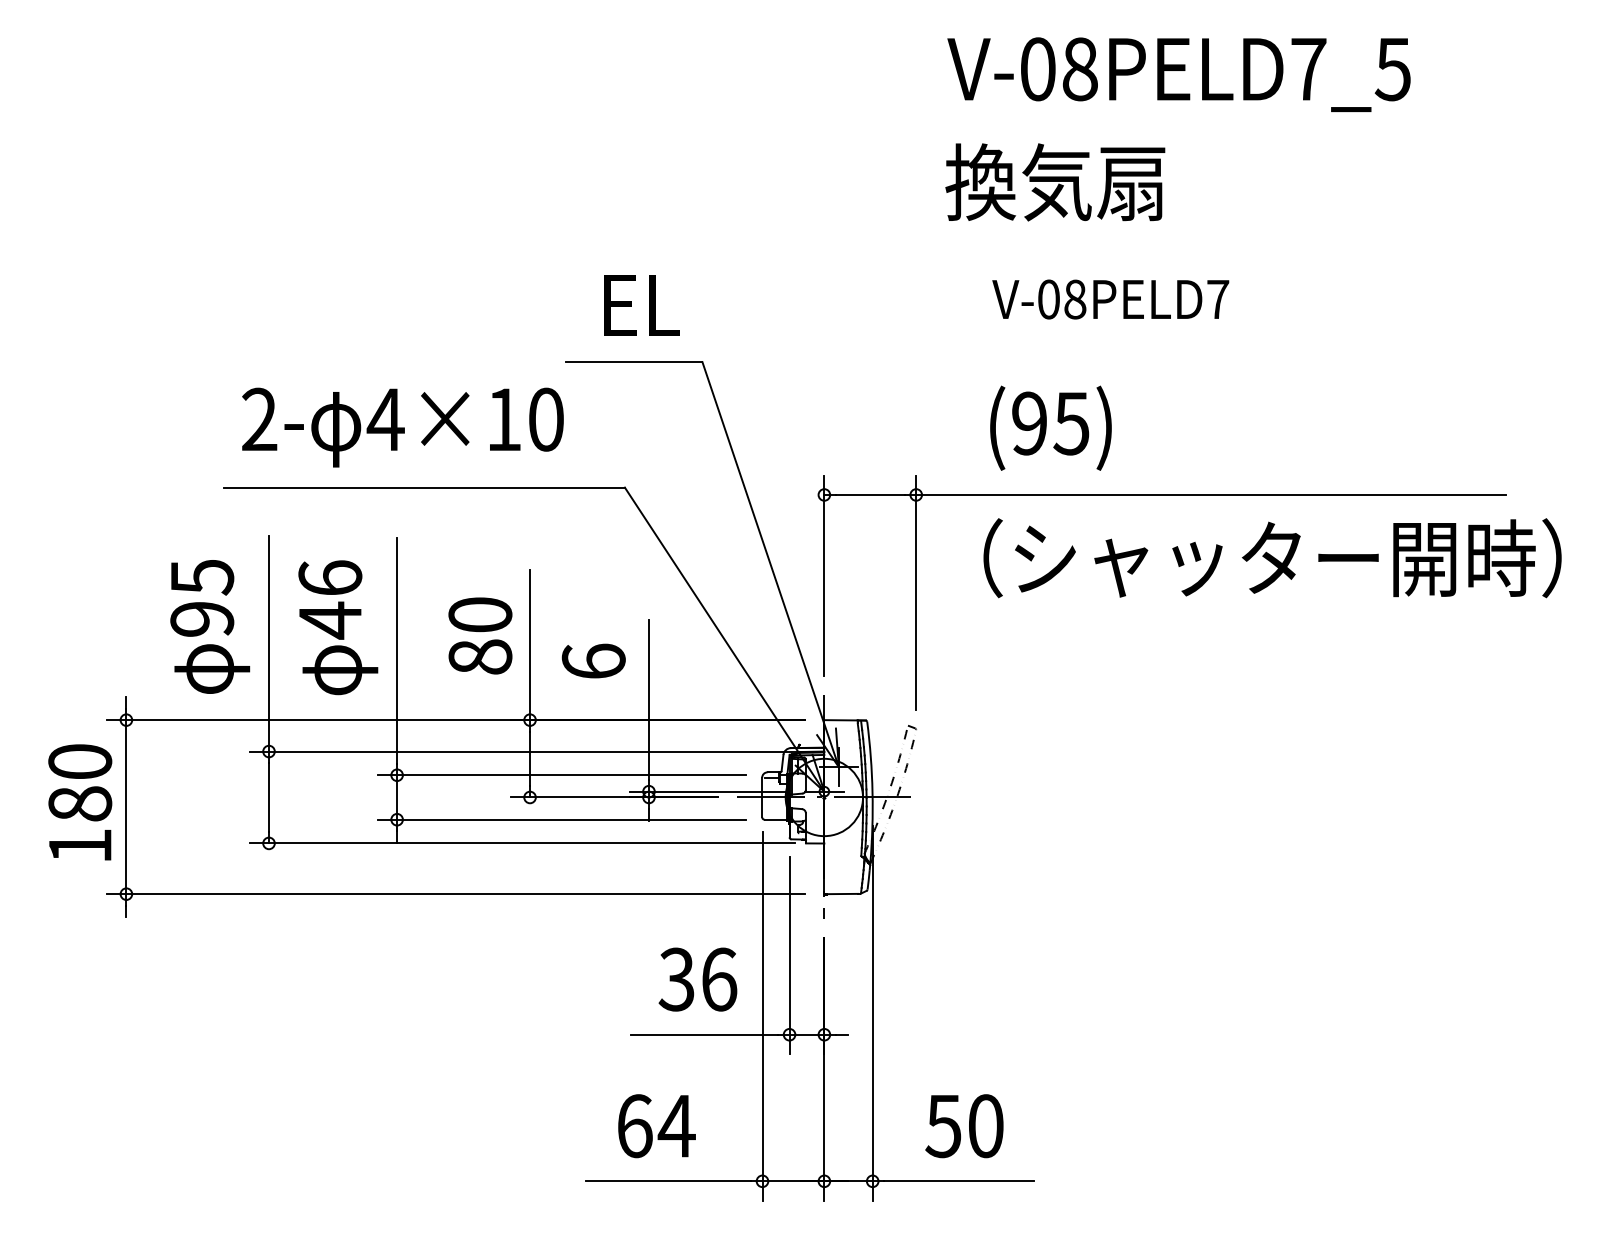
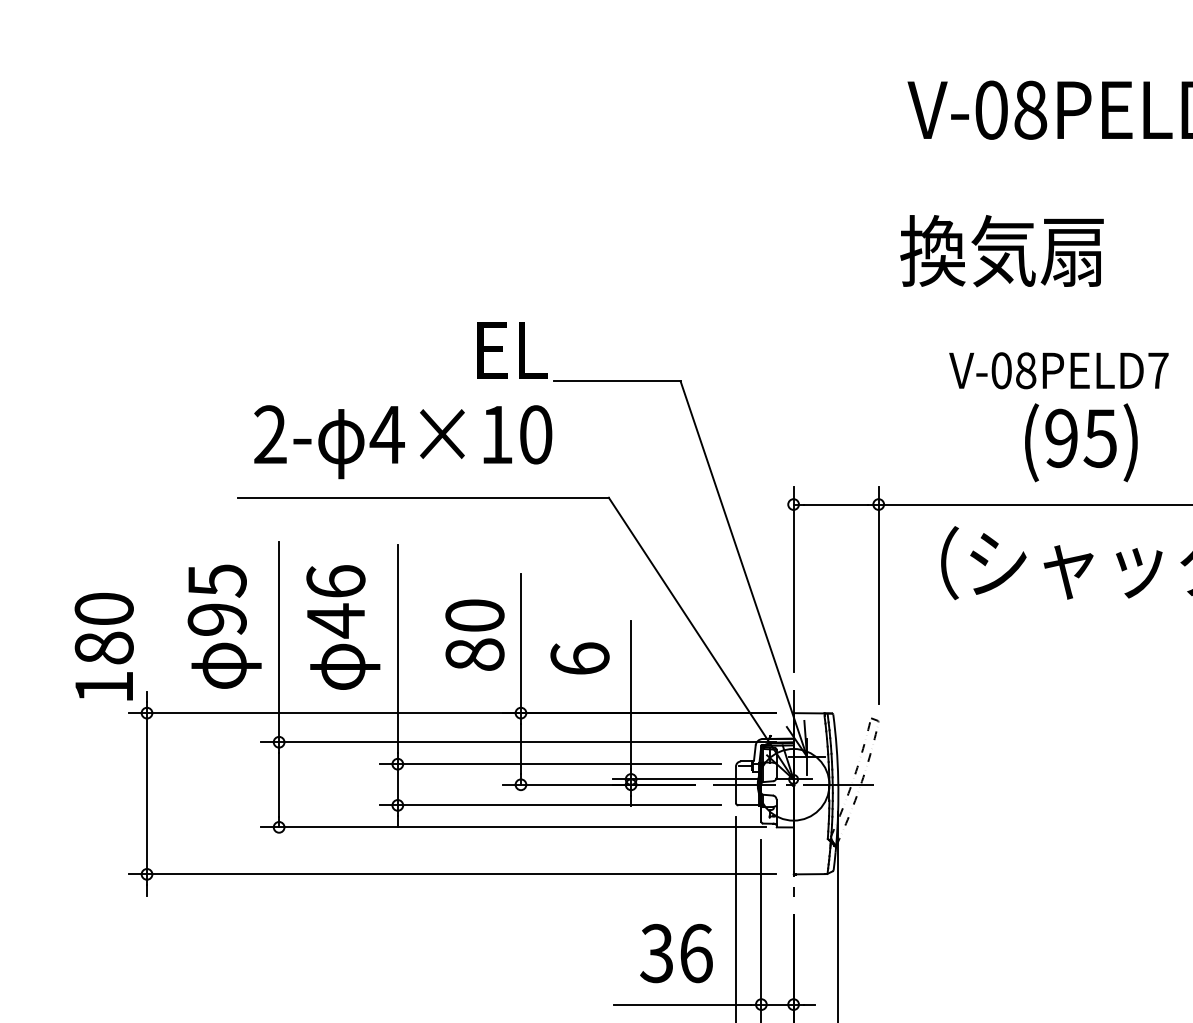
text: (1055, 182) -> (1002, 251), moved
text: (1110, 299) -> (1058, 370), moved
text: (641, 305) -> (512, 350), moved
text: (1050, 427) -> (1080, 442), moved
text: (80, 802) -> (104, 646), moved

